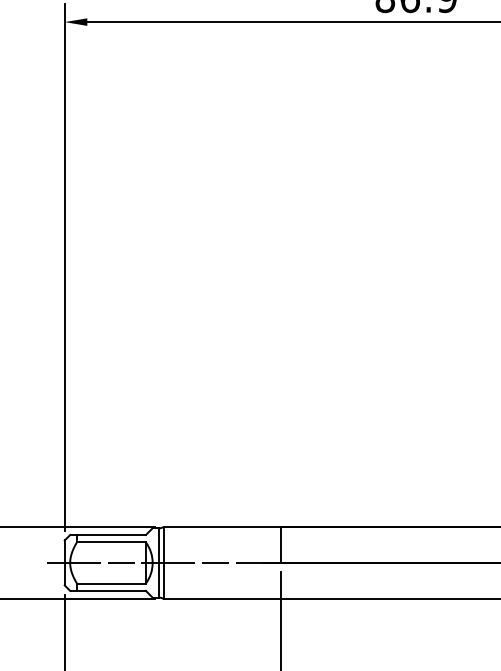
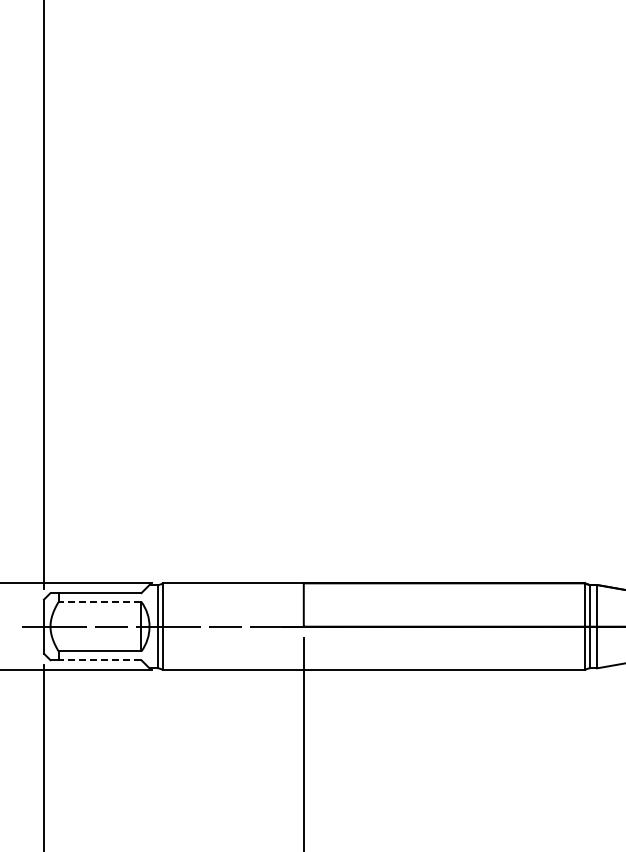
line: (110, 541) -> (99, 601), solid -> dashed
line: (110, 591) -> (99, 660), solid -> dashed

